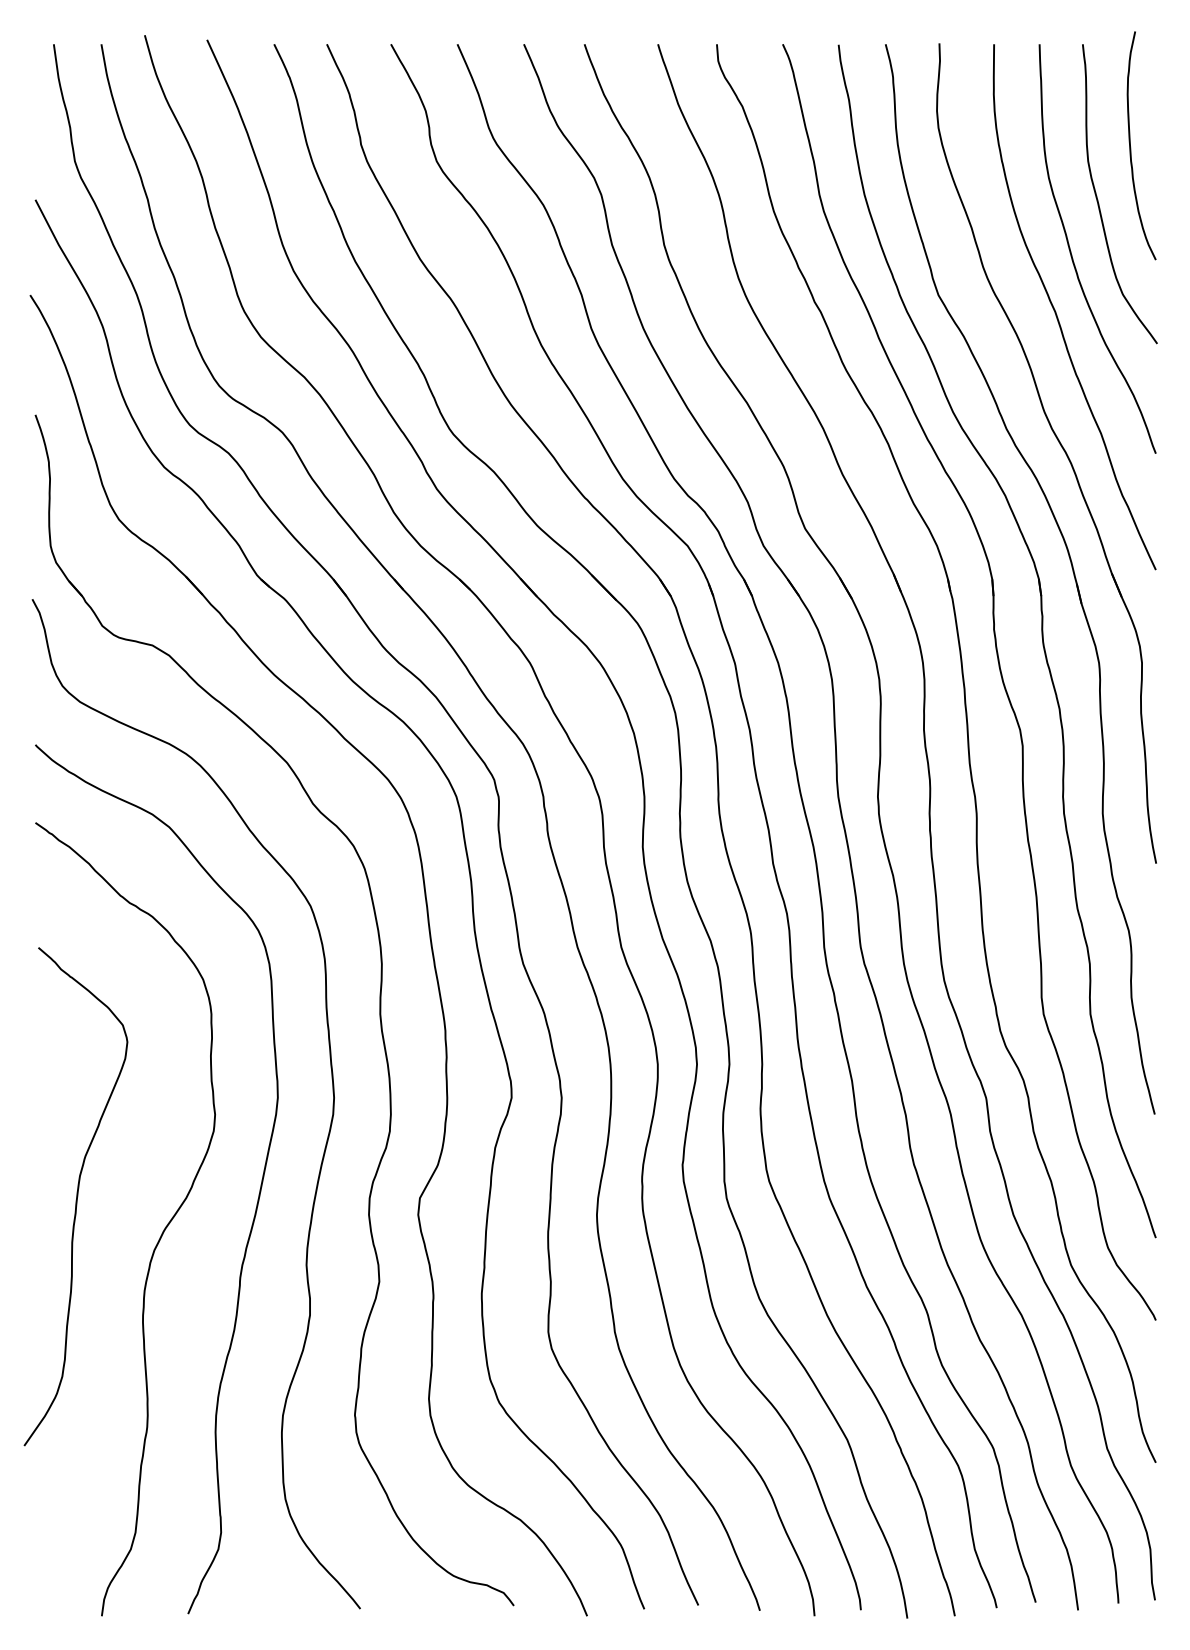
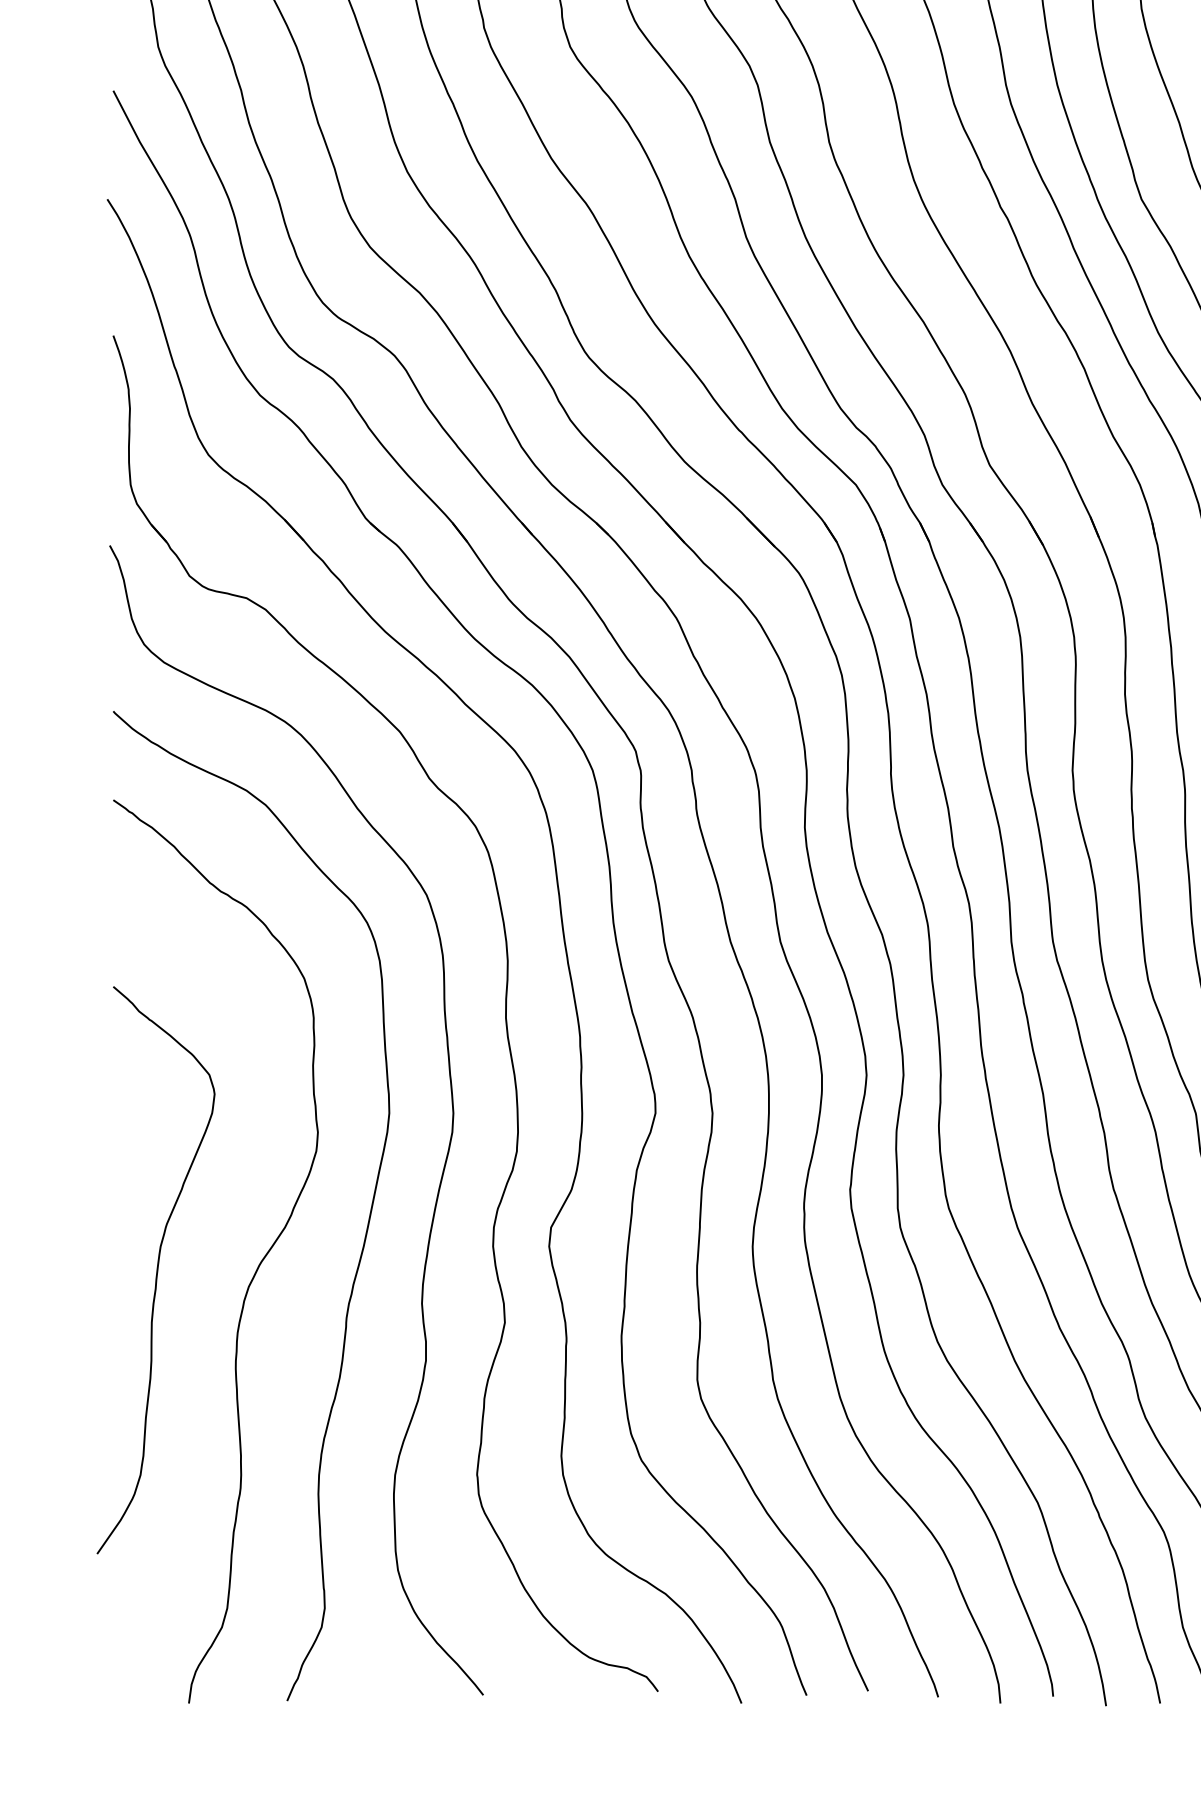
curve: (76, 1196) -> (156, 1269), moved

